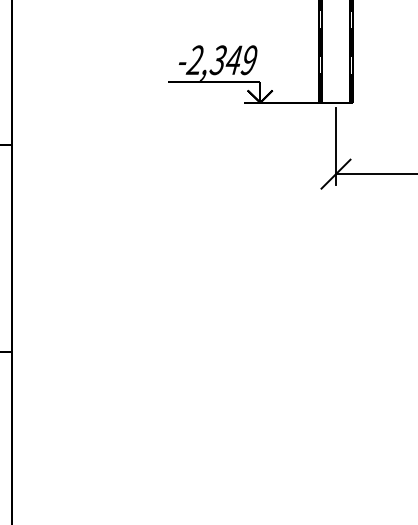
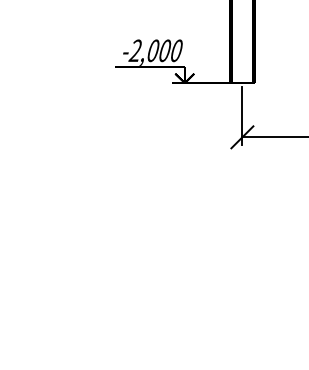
text: (233, 60) -> (164, 51), -2,349 -> -2,000

